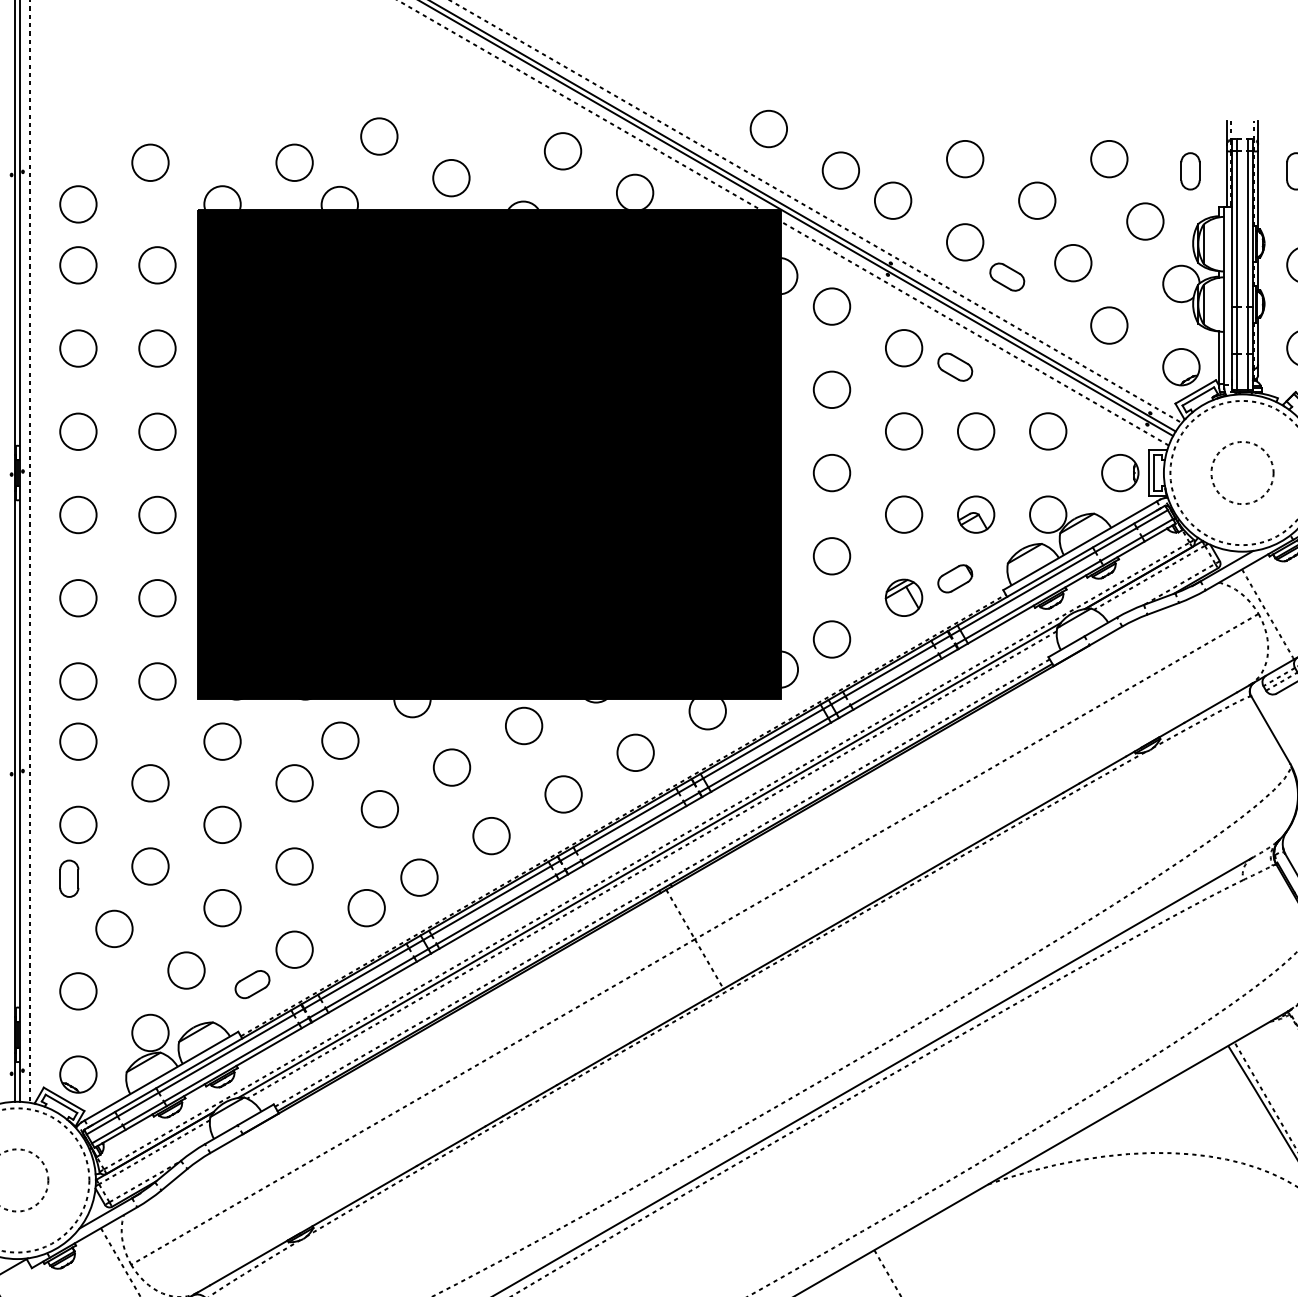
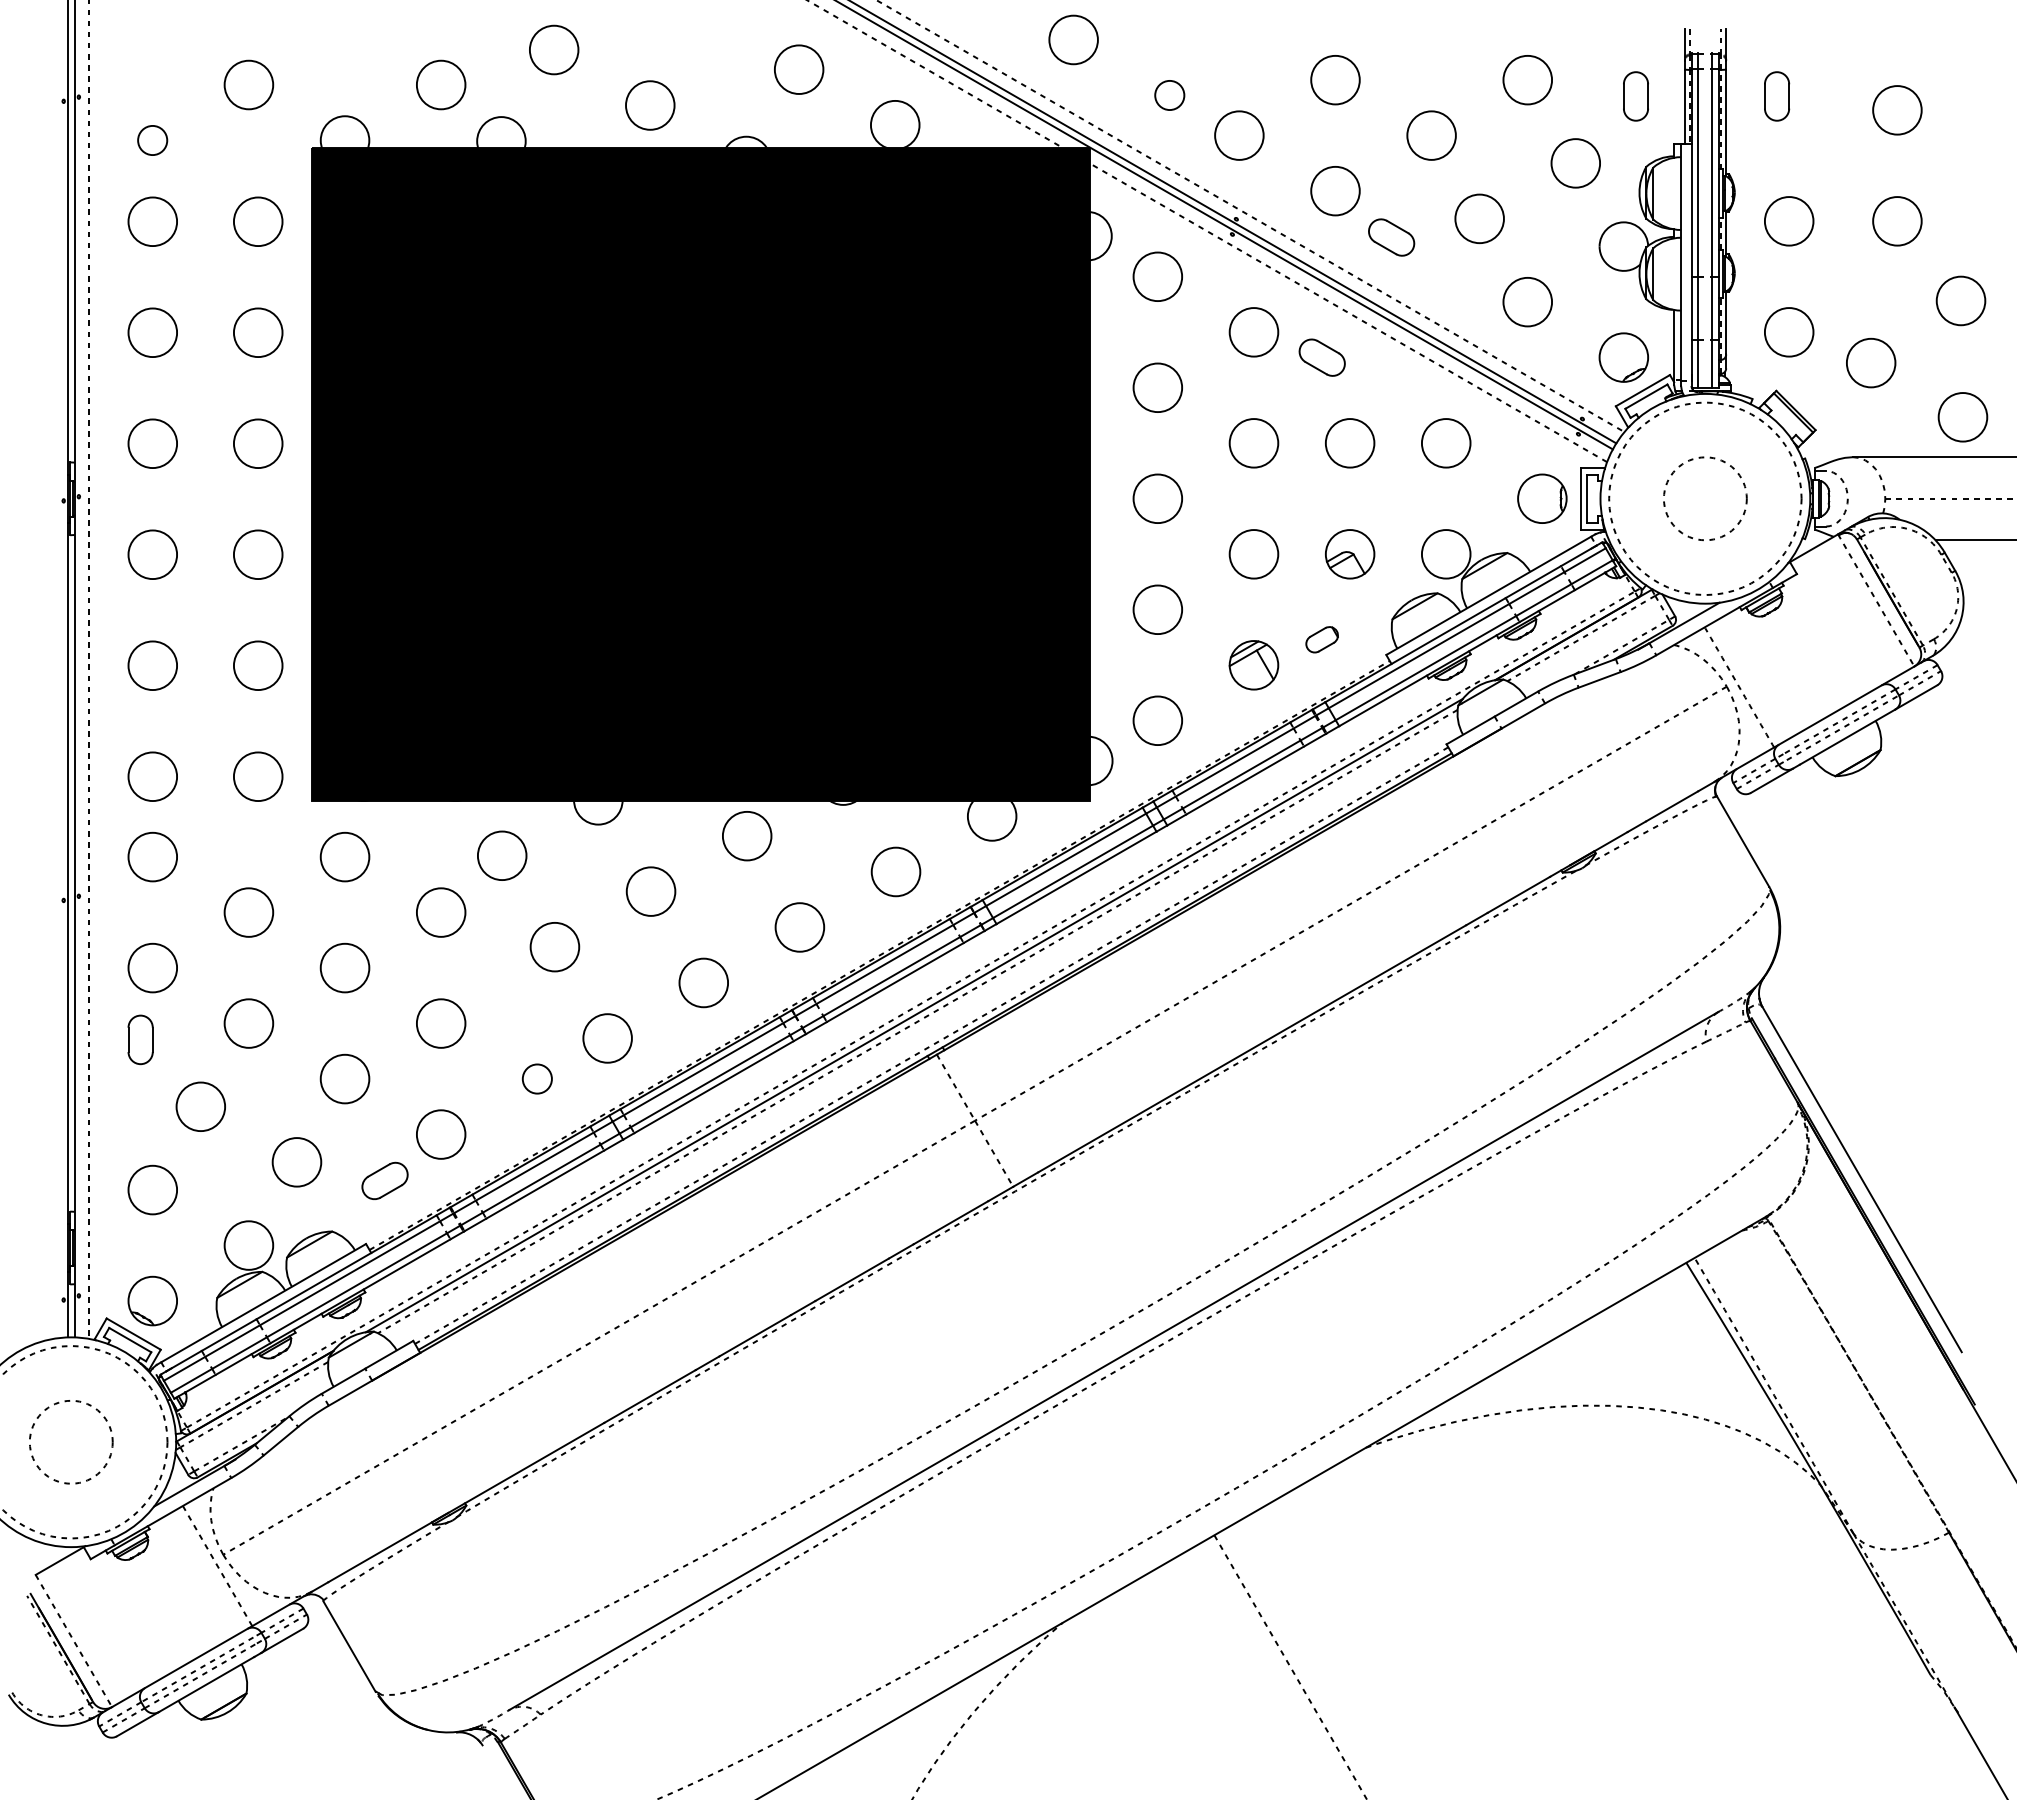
circle: (840, 170) -> (1169, 95), size x0.6
circle: (78, 204) -> (152, 140), size x0.6
part: (954, 578) -> (1321, 639), size x0.7
circle: (366, 907) -> (537, 1078), size x0.6

